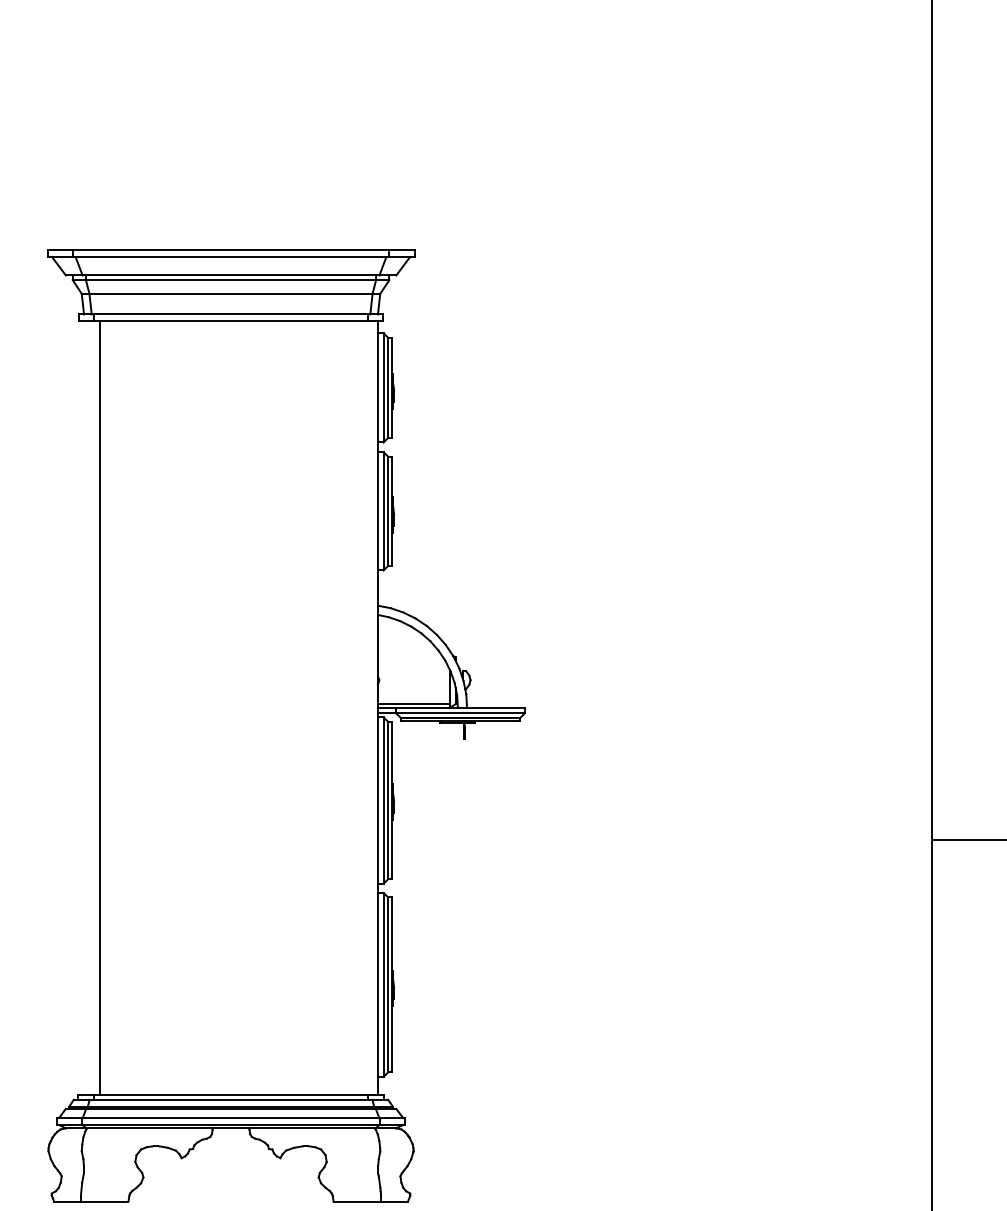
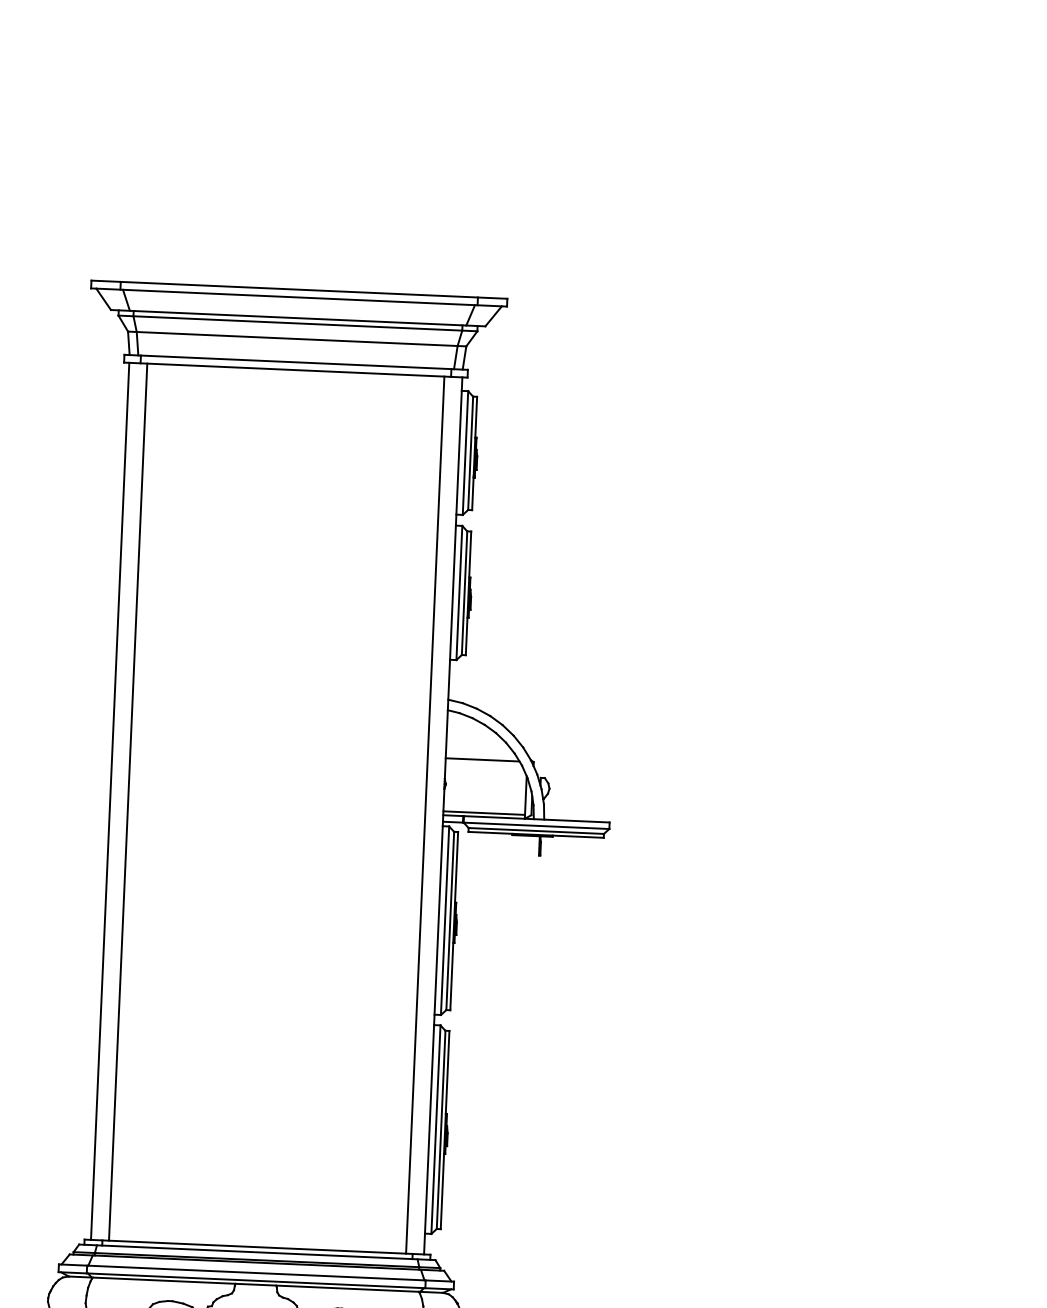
line: (409, 657) -> (481, 759), added
line: (84, 708) -> (110, 801), added
line: (362, 708) -> (425, 815), added

